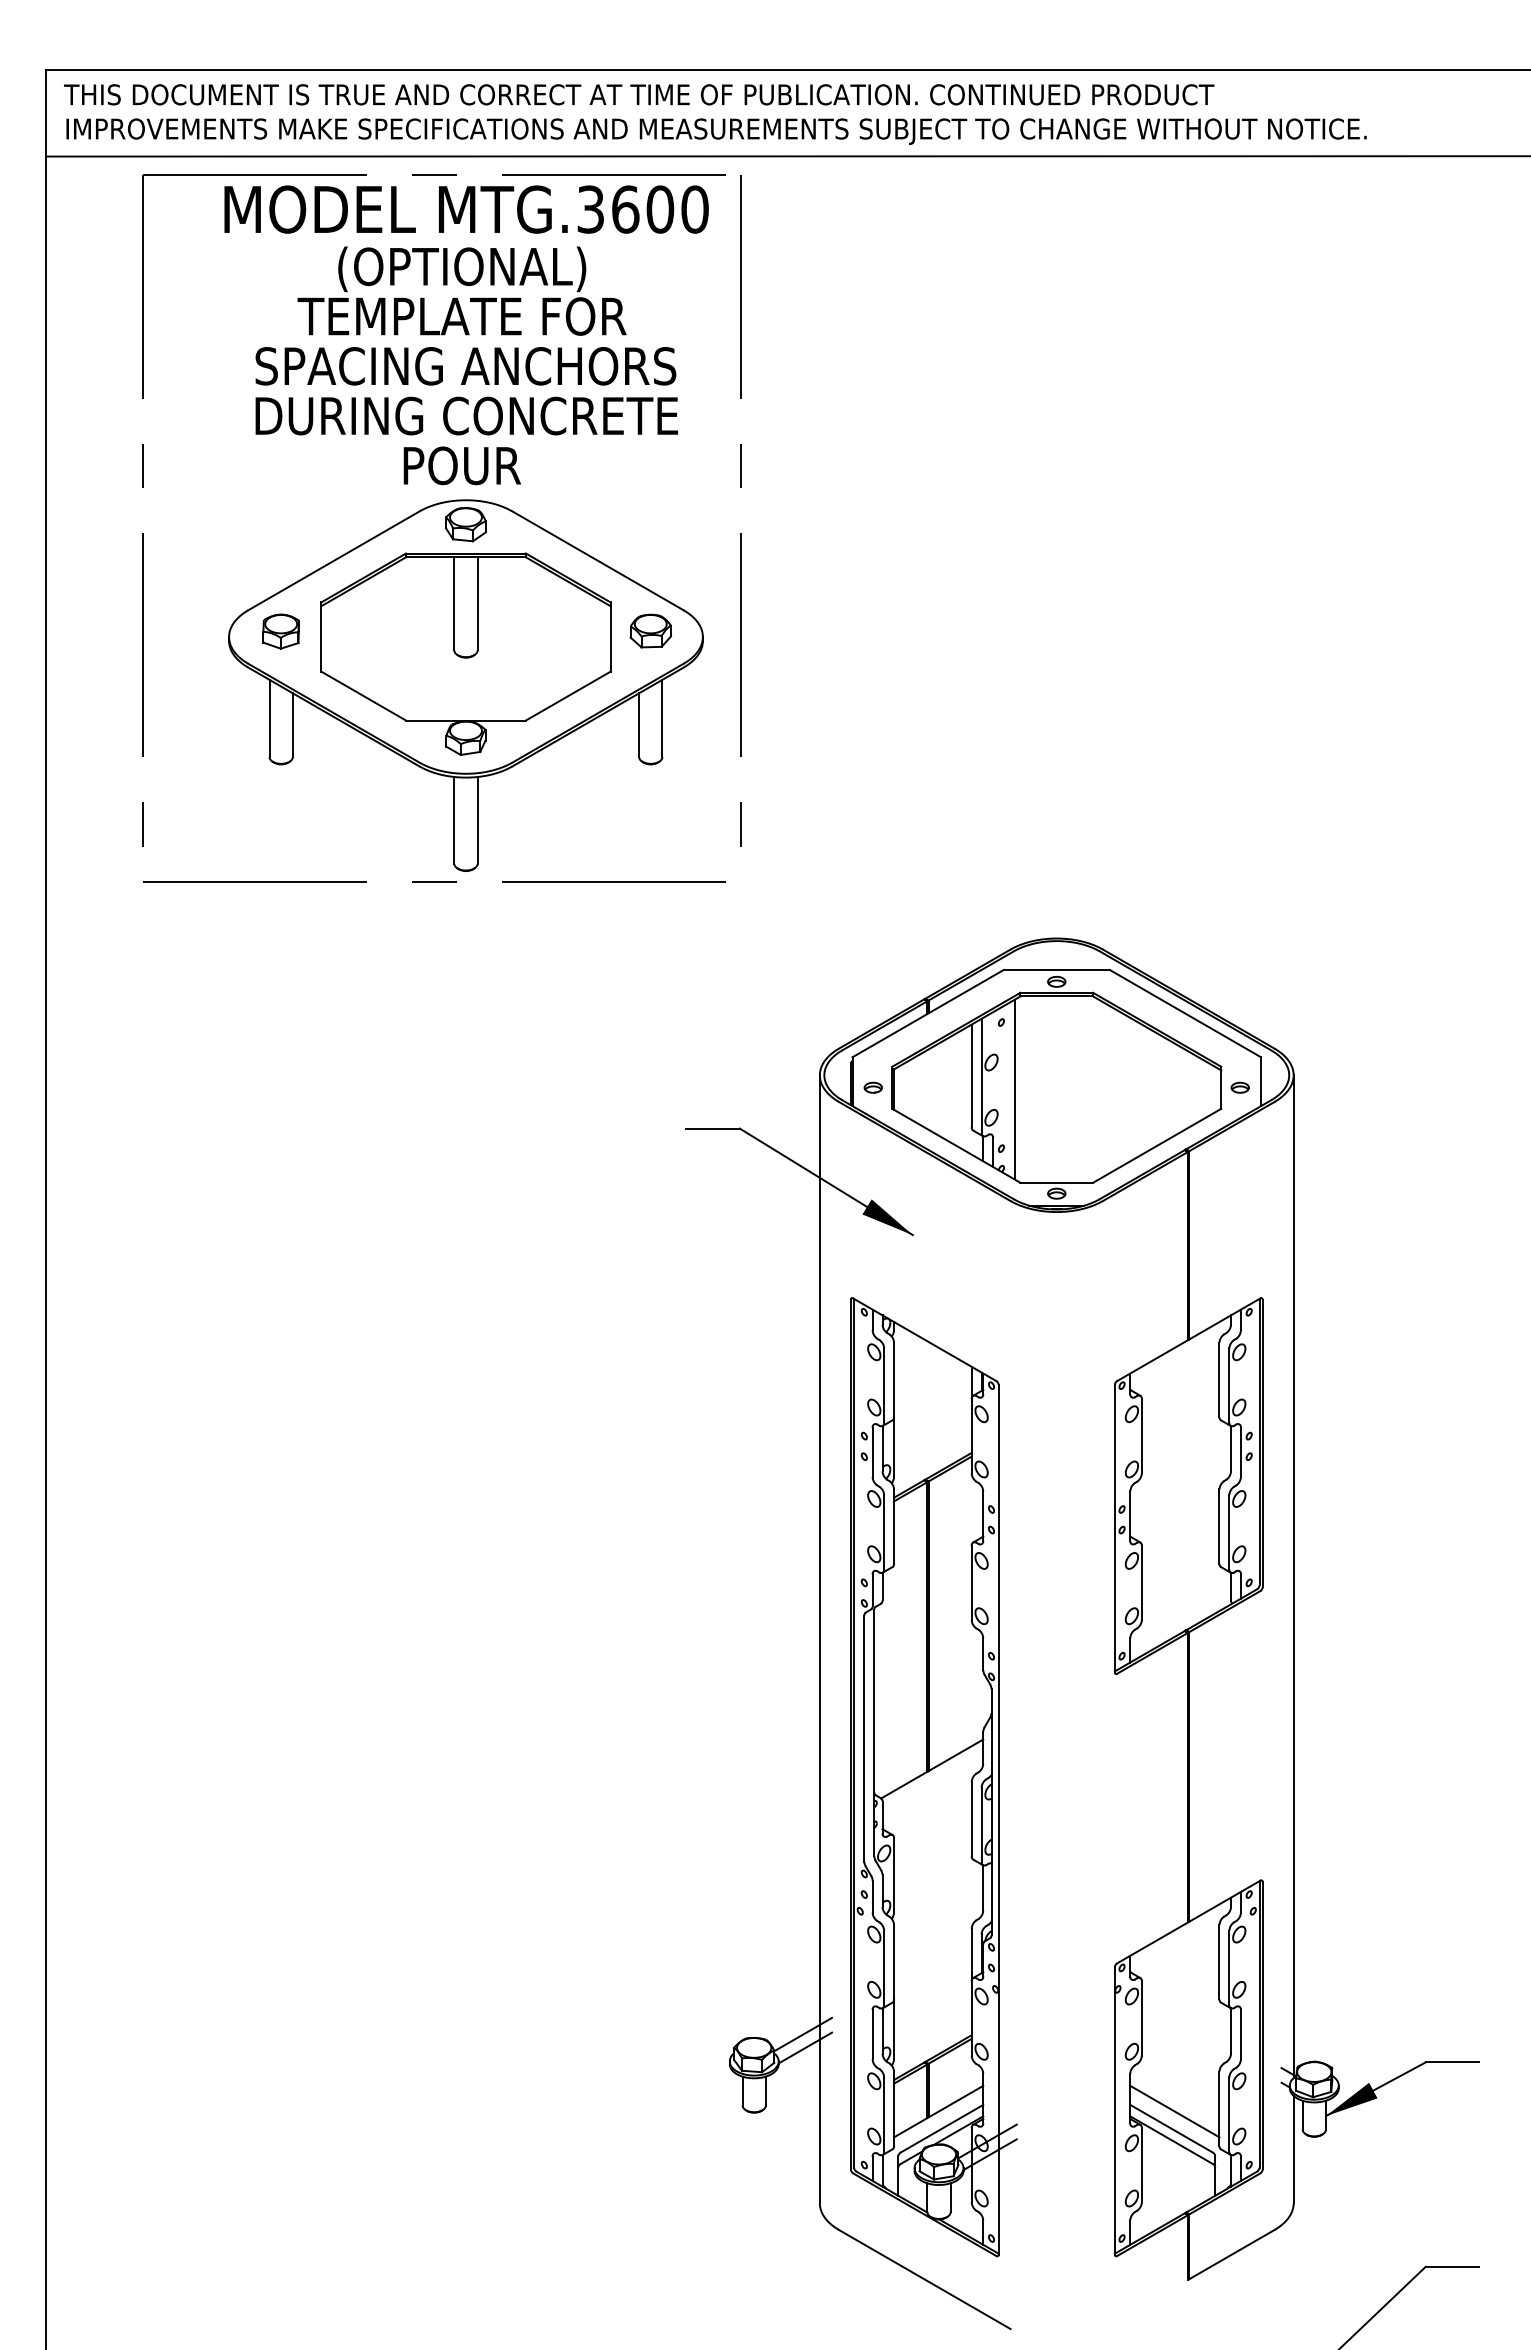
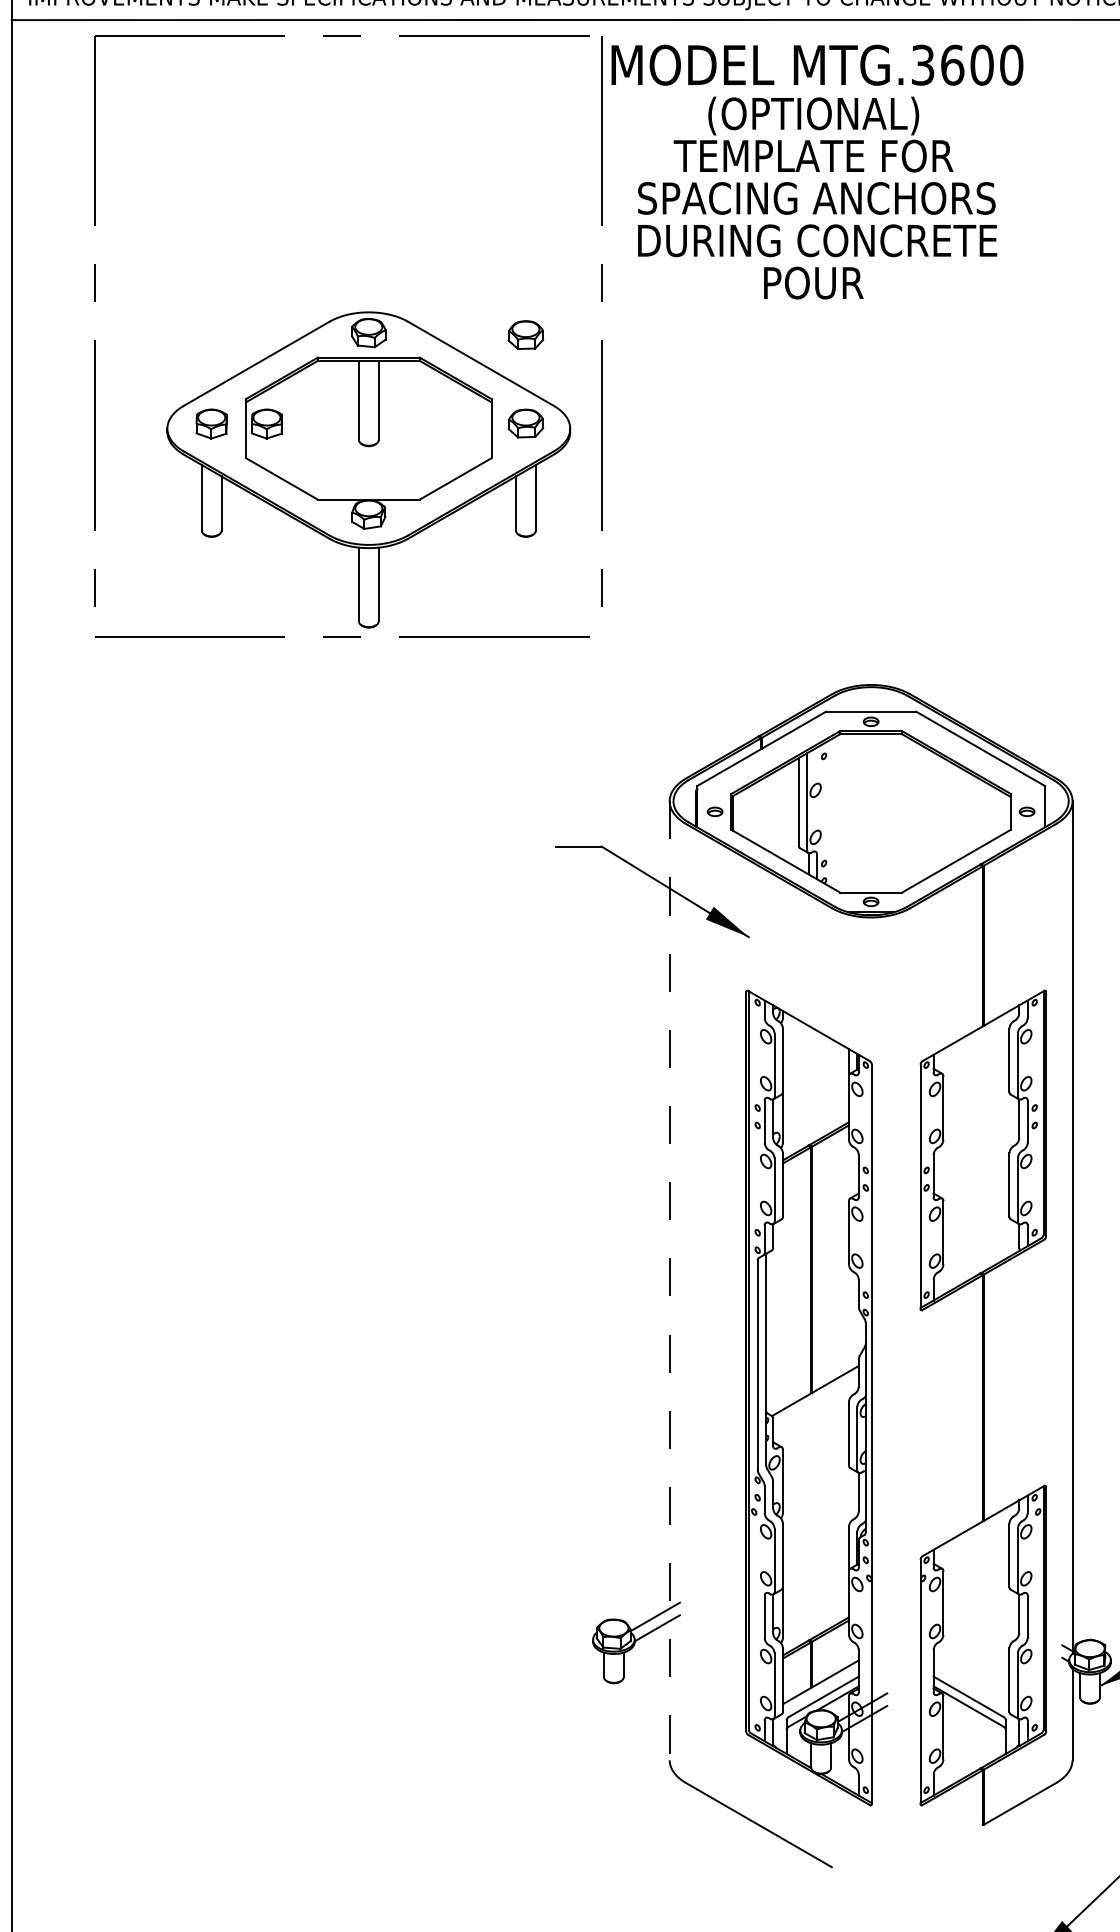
text: (466, 335) -> (817, 172), moved
part: (650, 526) -> (525, 334), added
part: (345, 631) -> (266, 423), added
line: (1014, 1089) -> (835, 813), removed
line: (819, 1639) -> (669, 1280), solid -> dashed
part: (933, 1777) -> (816, 1398), moved
line: (1174, 2111) -> (971, 1682), removed

